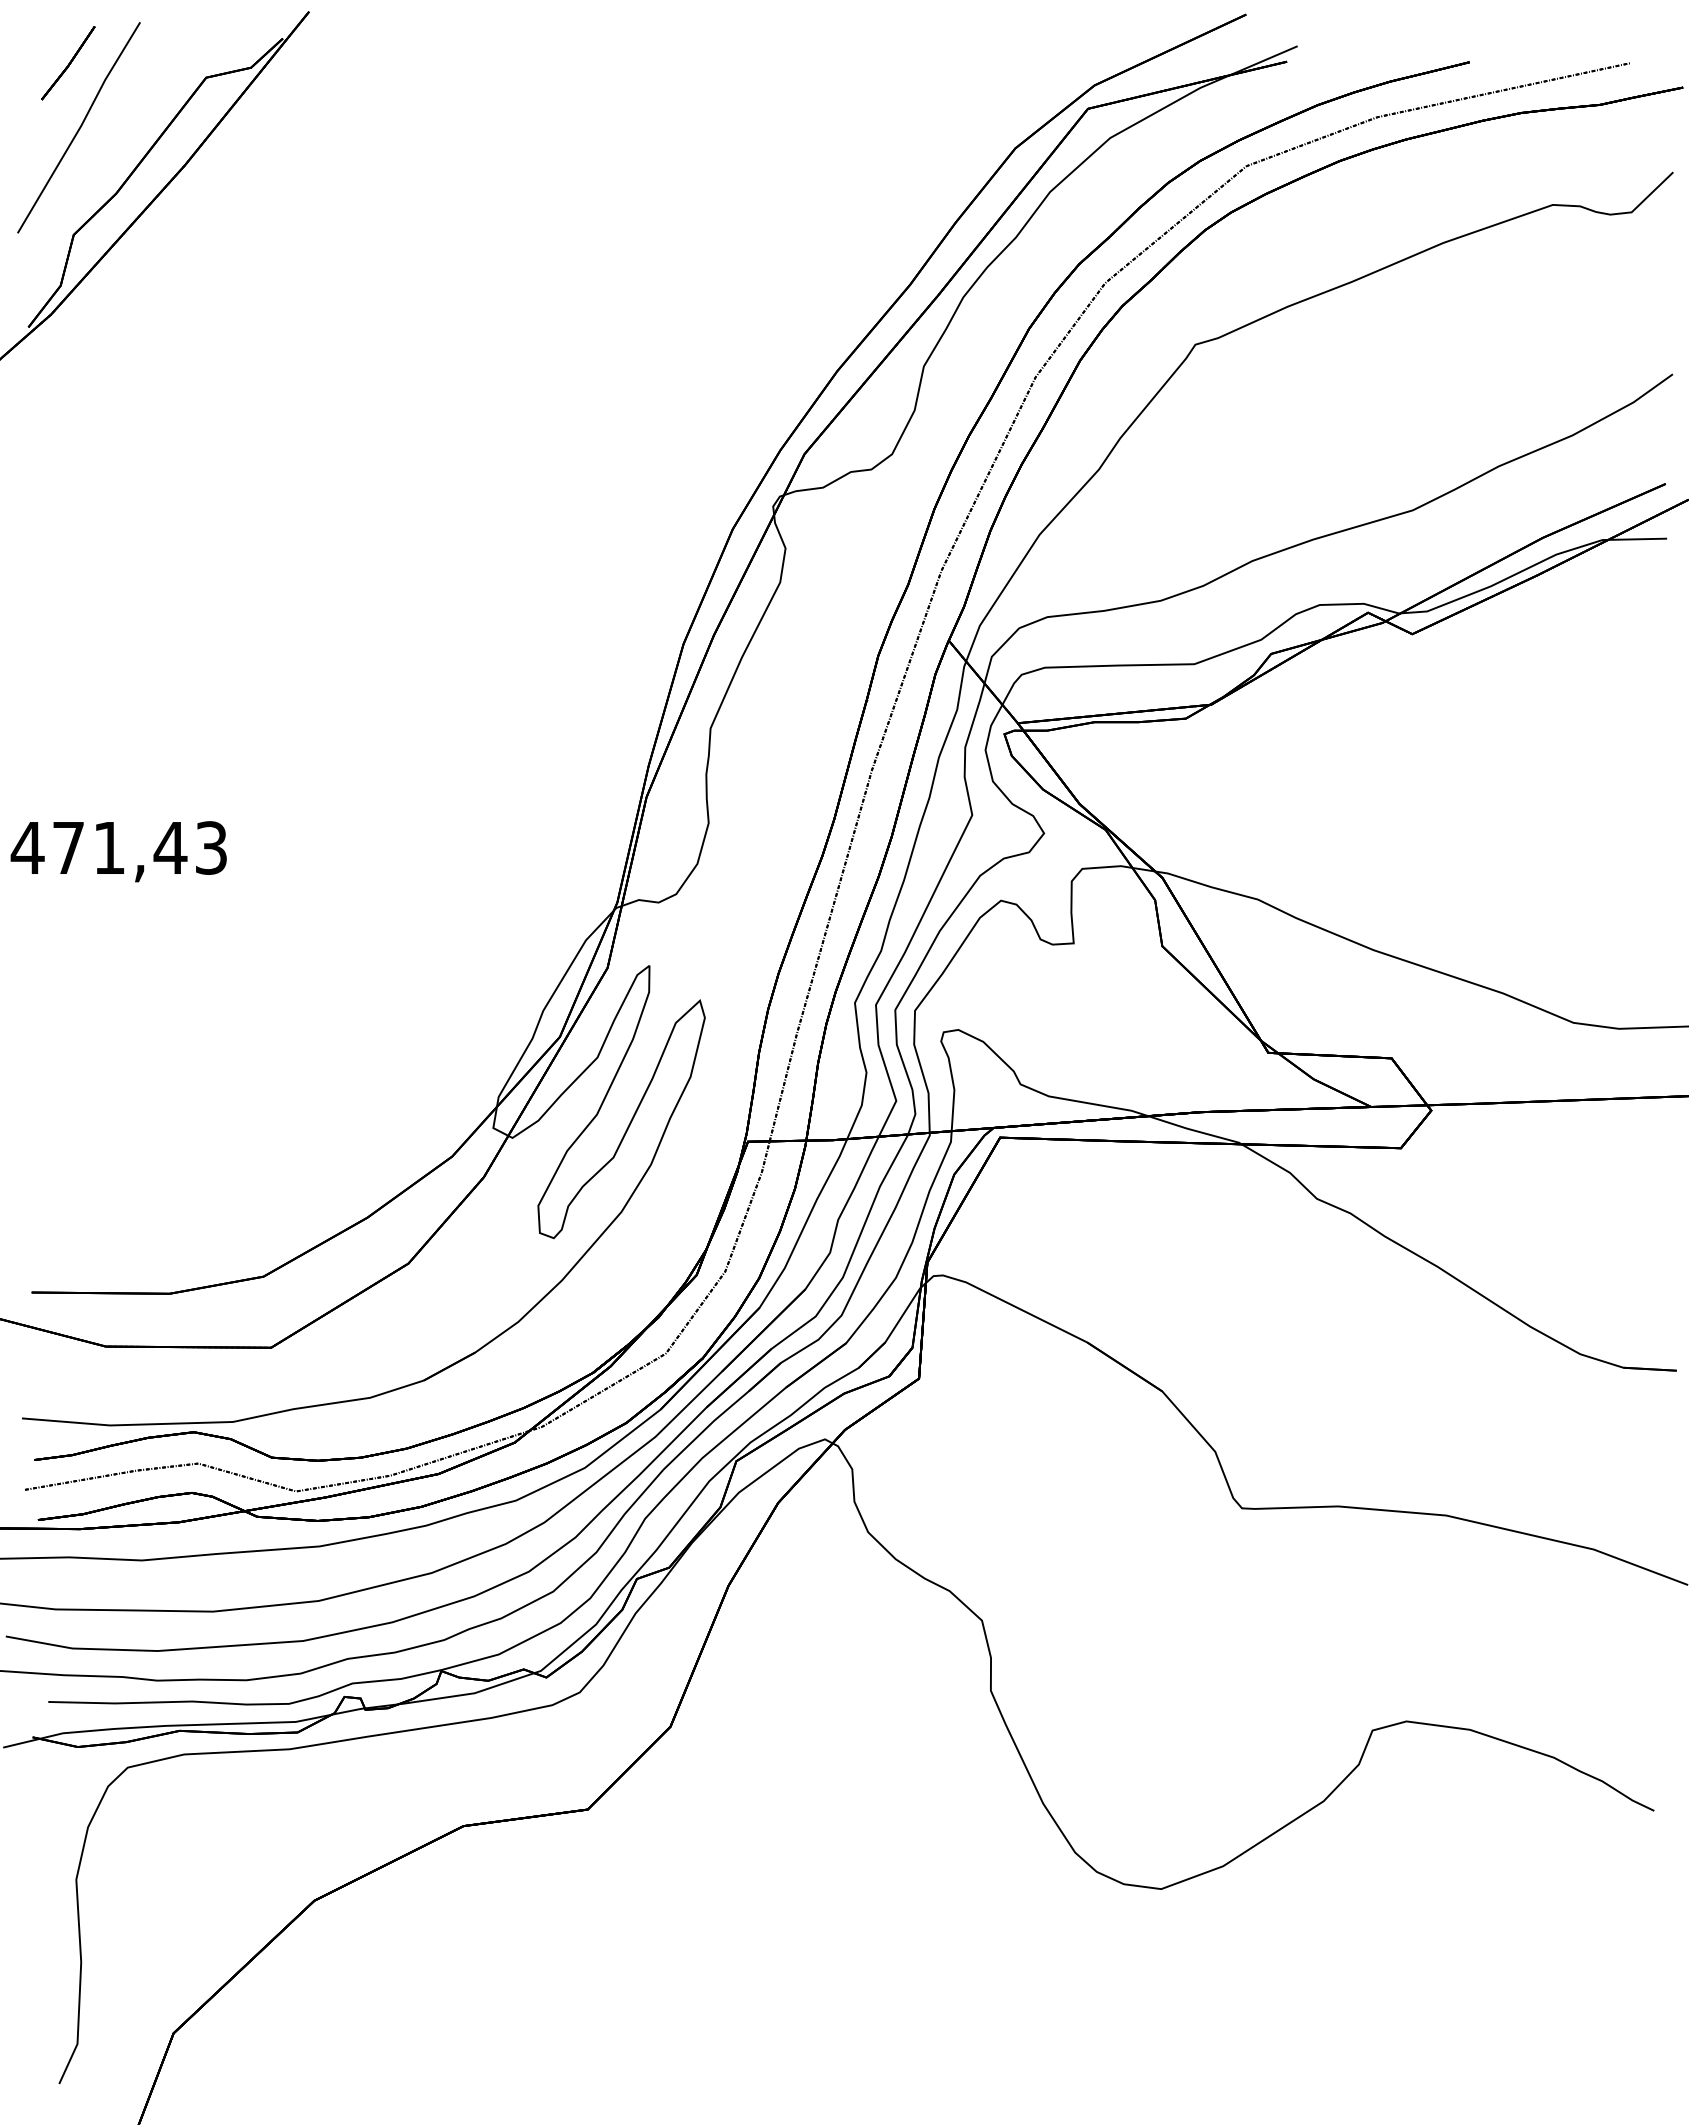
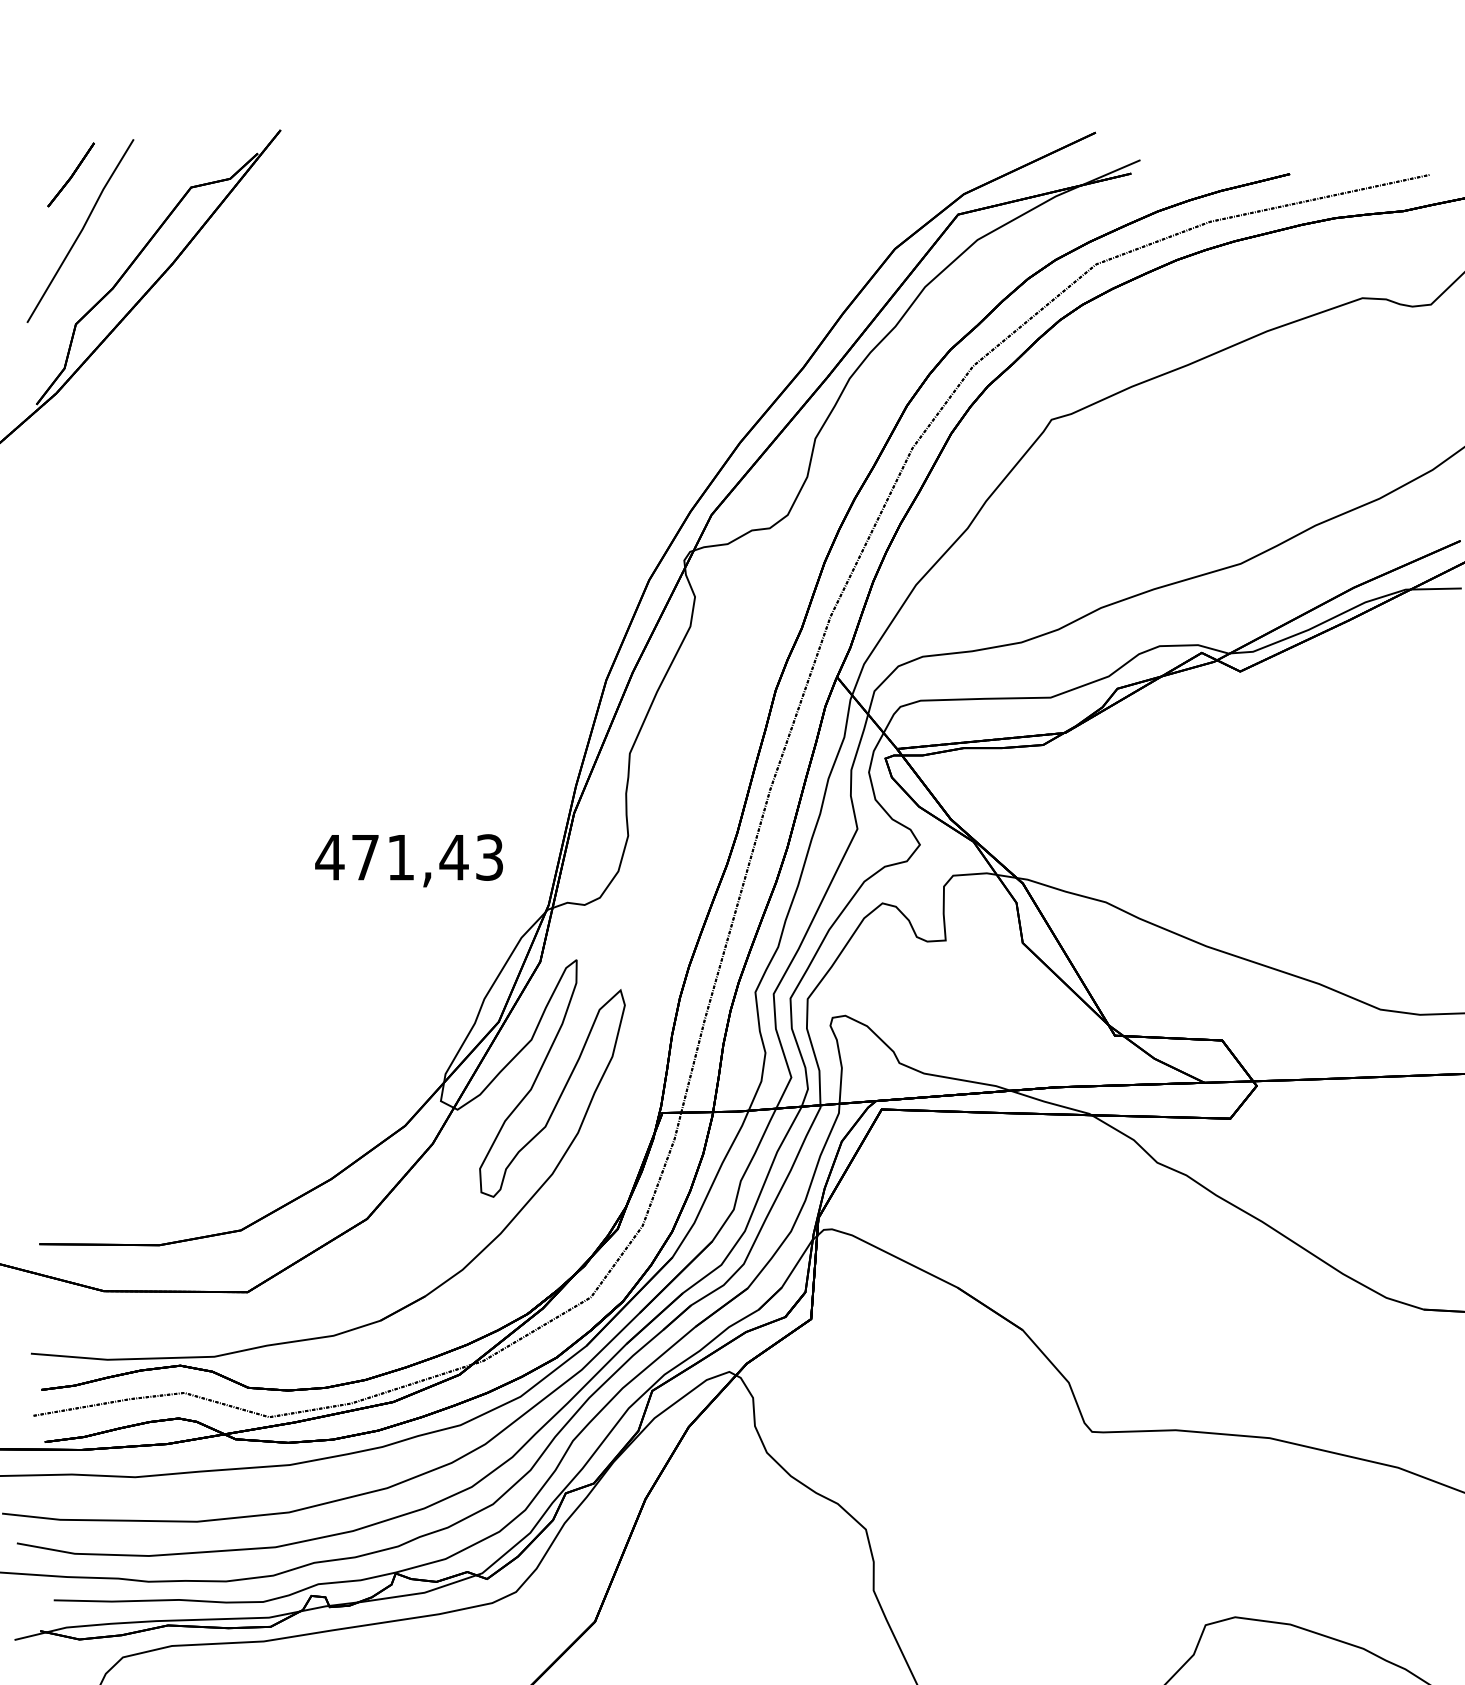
text: (118, 851) -> (408, 860), moved

